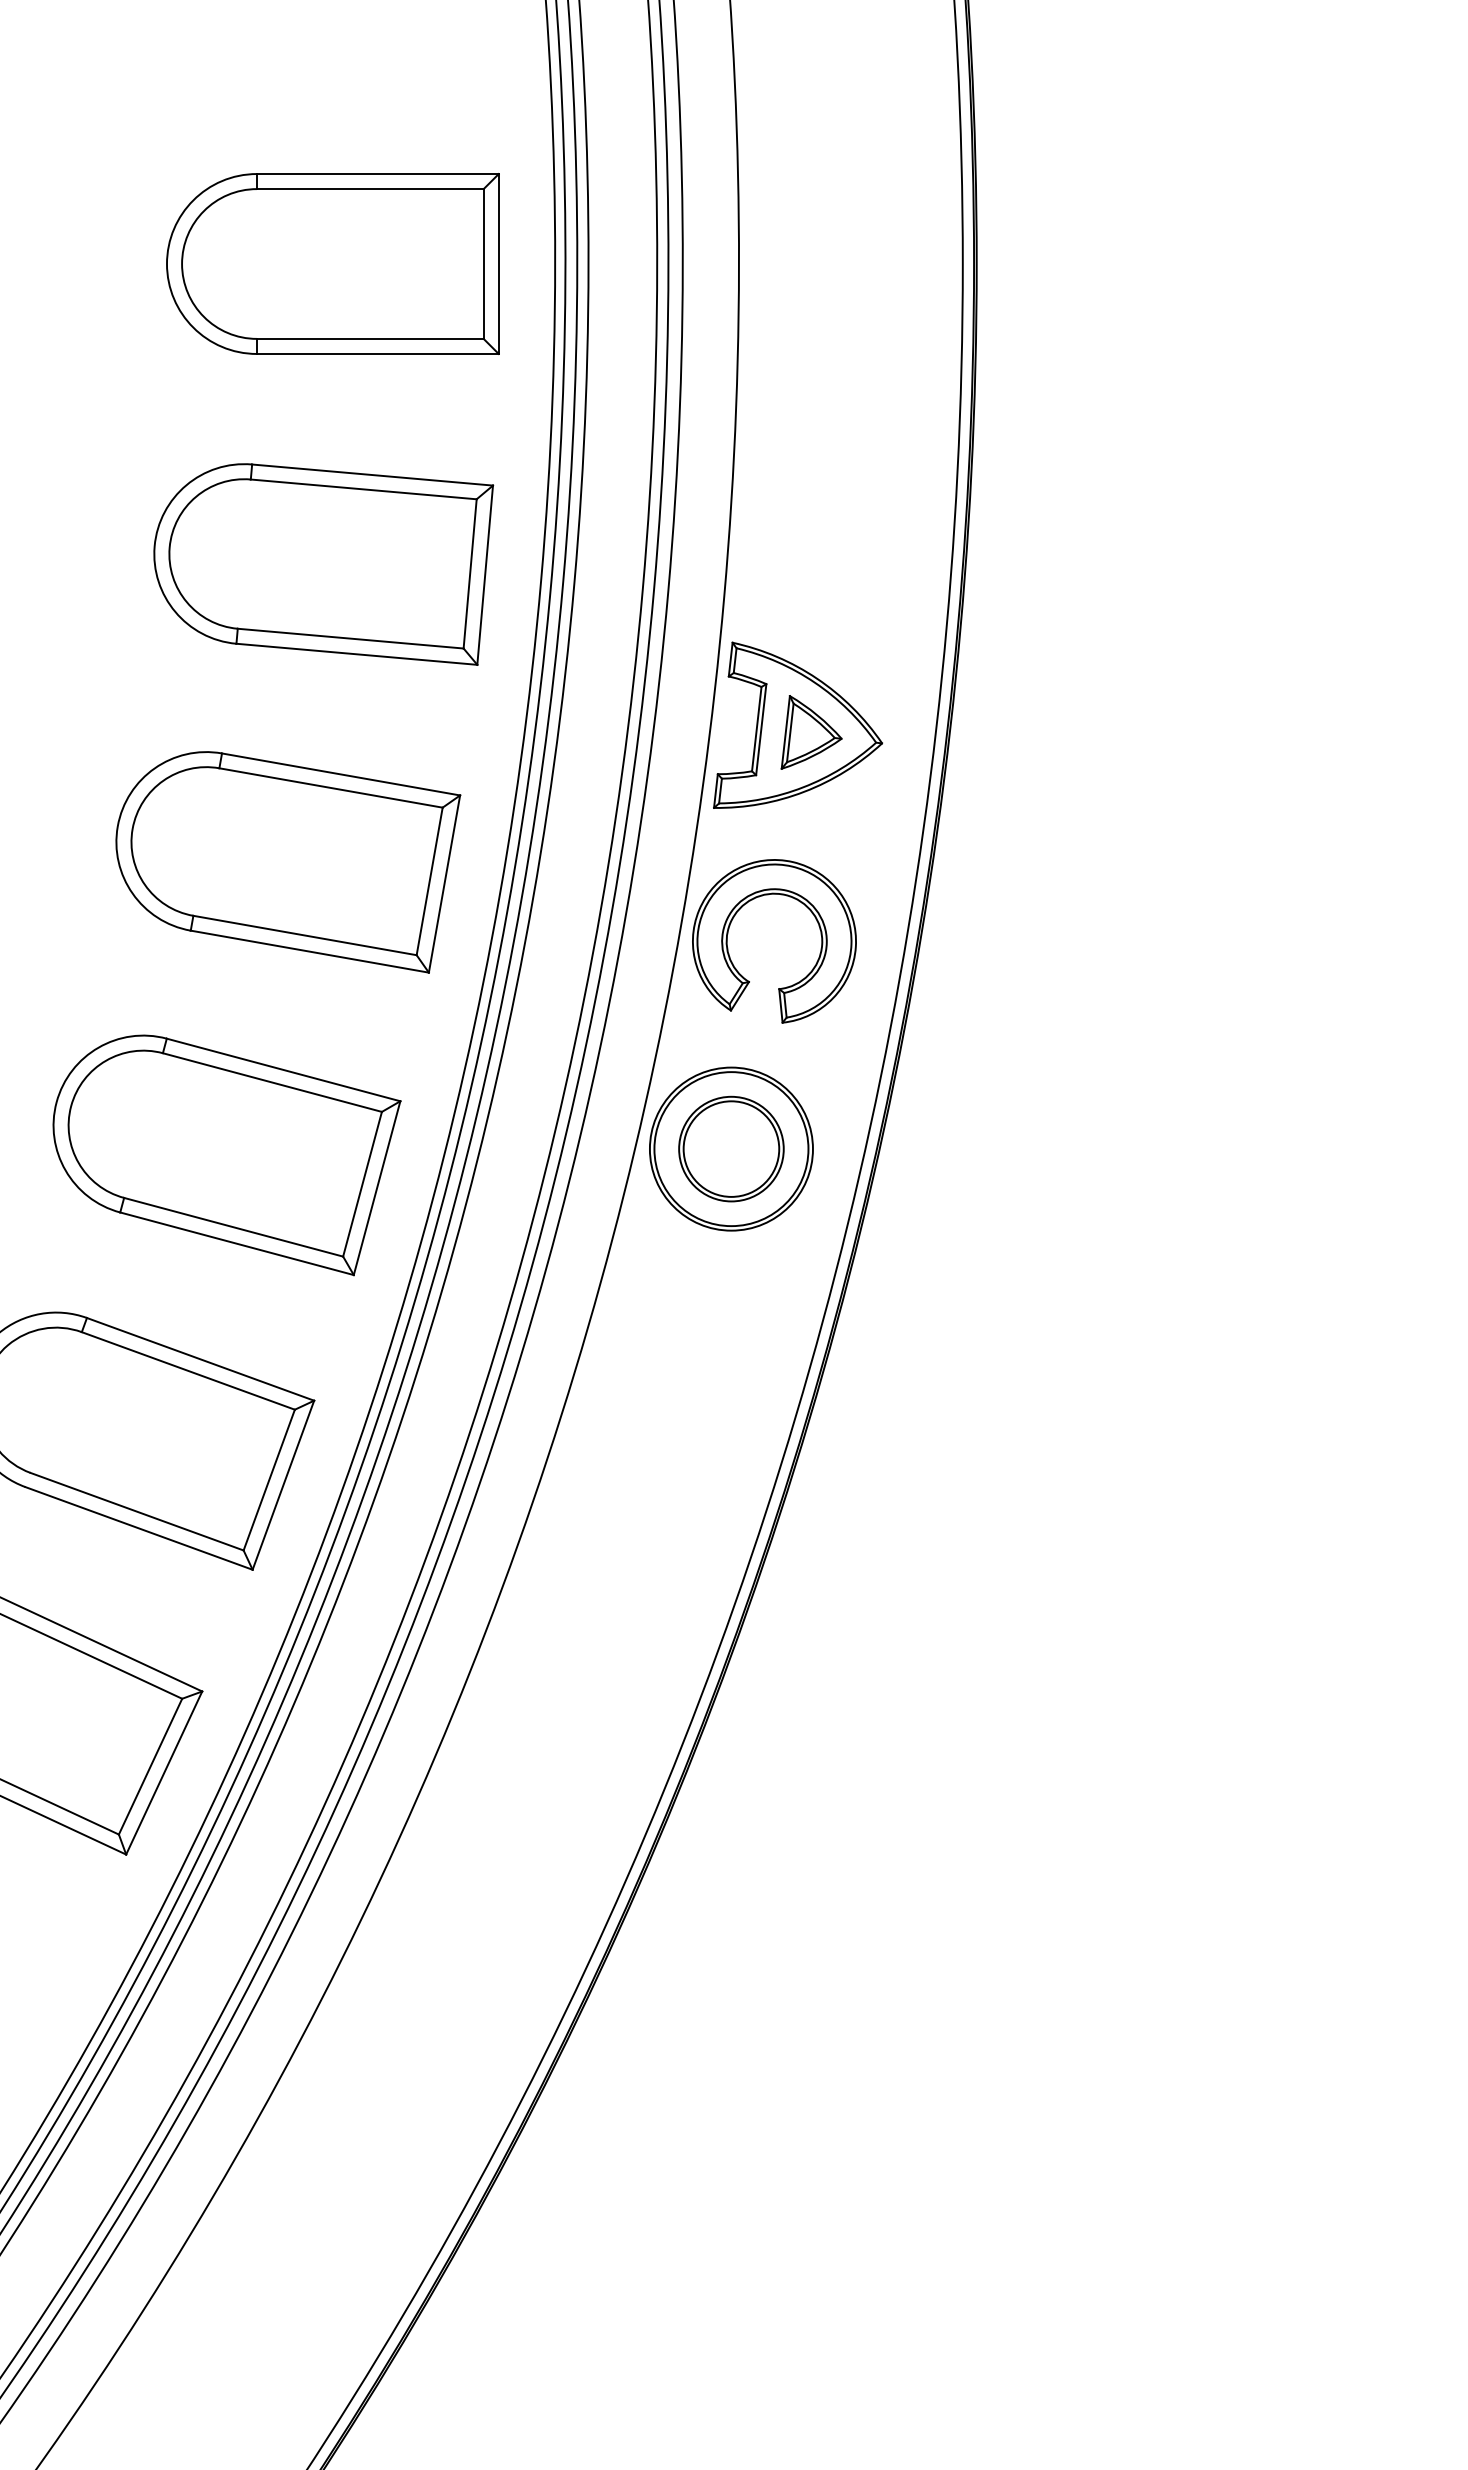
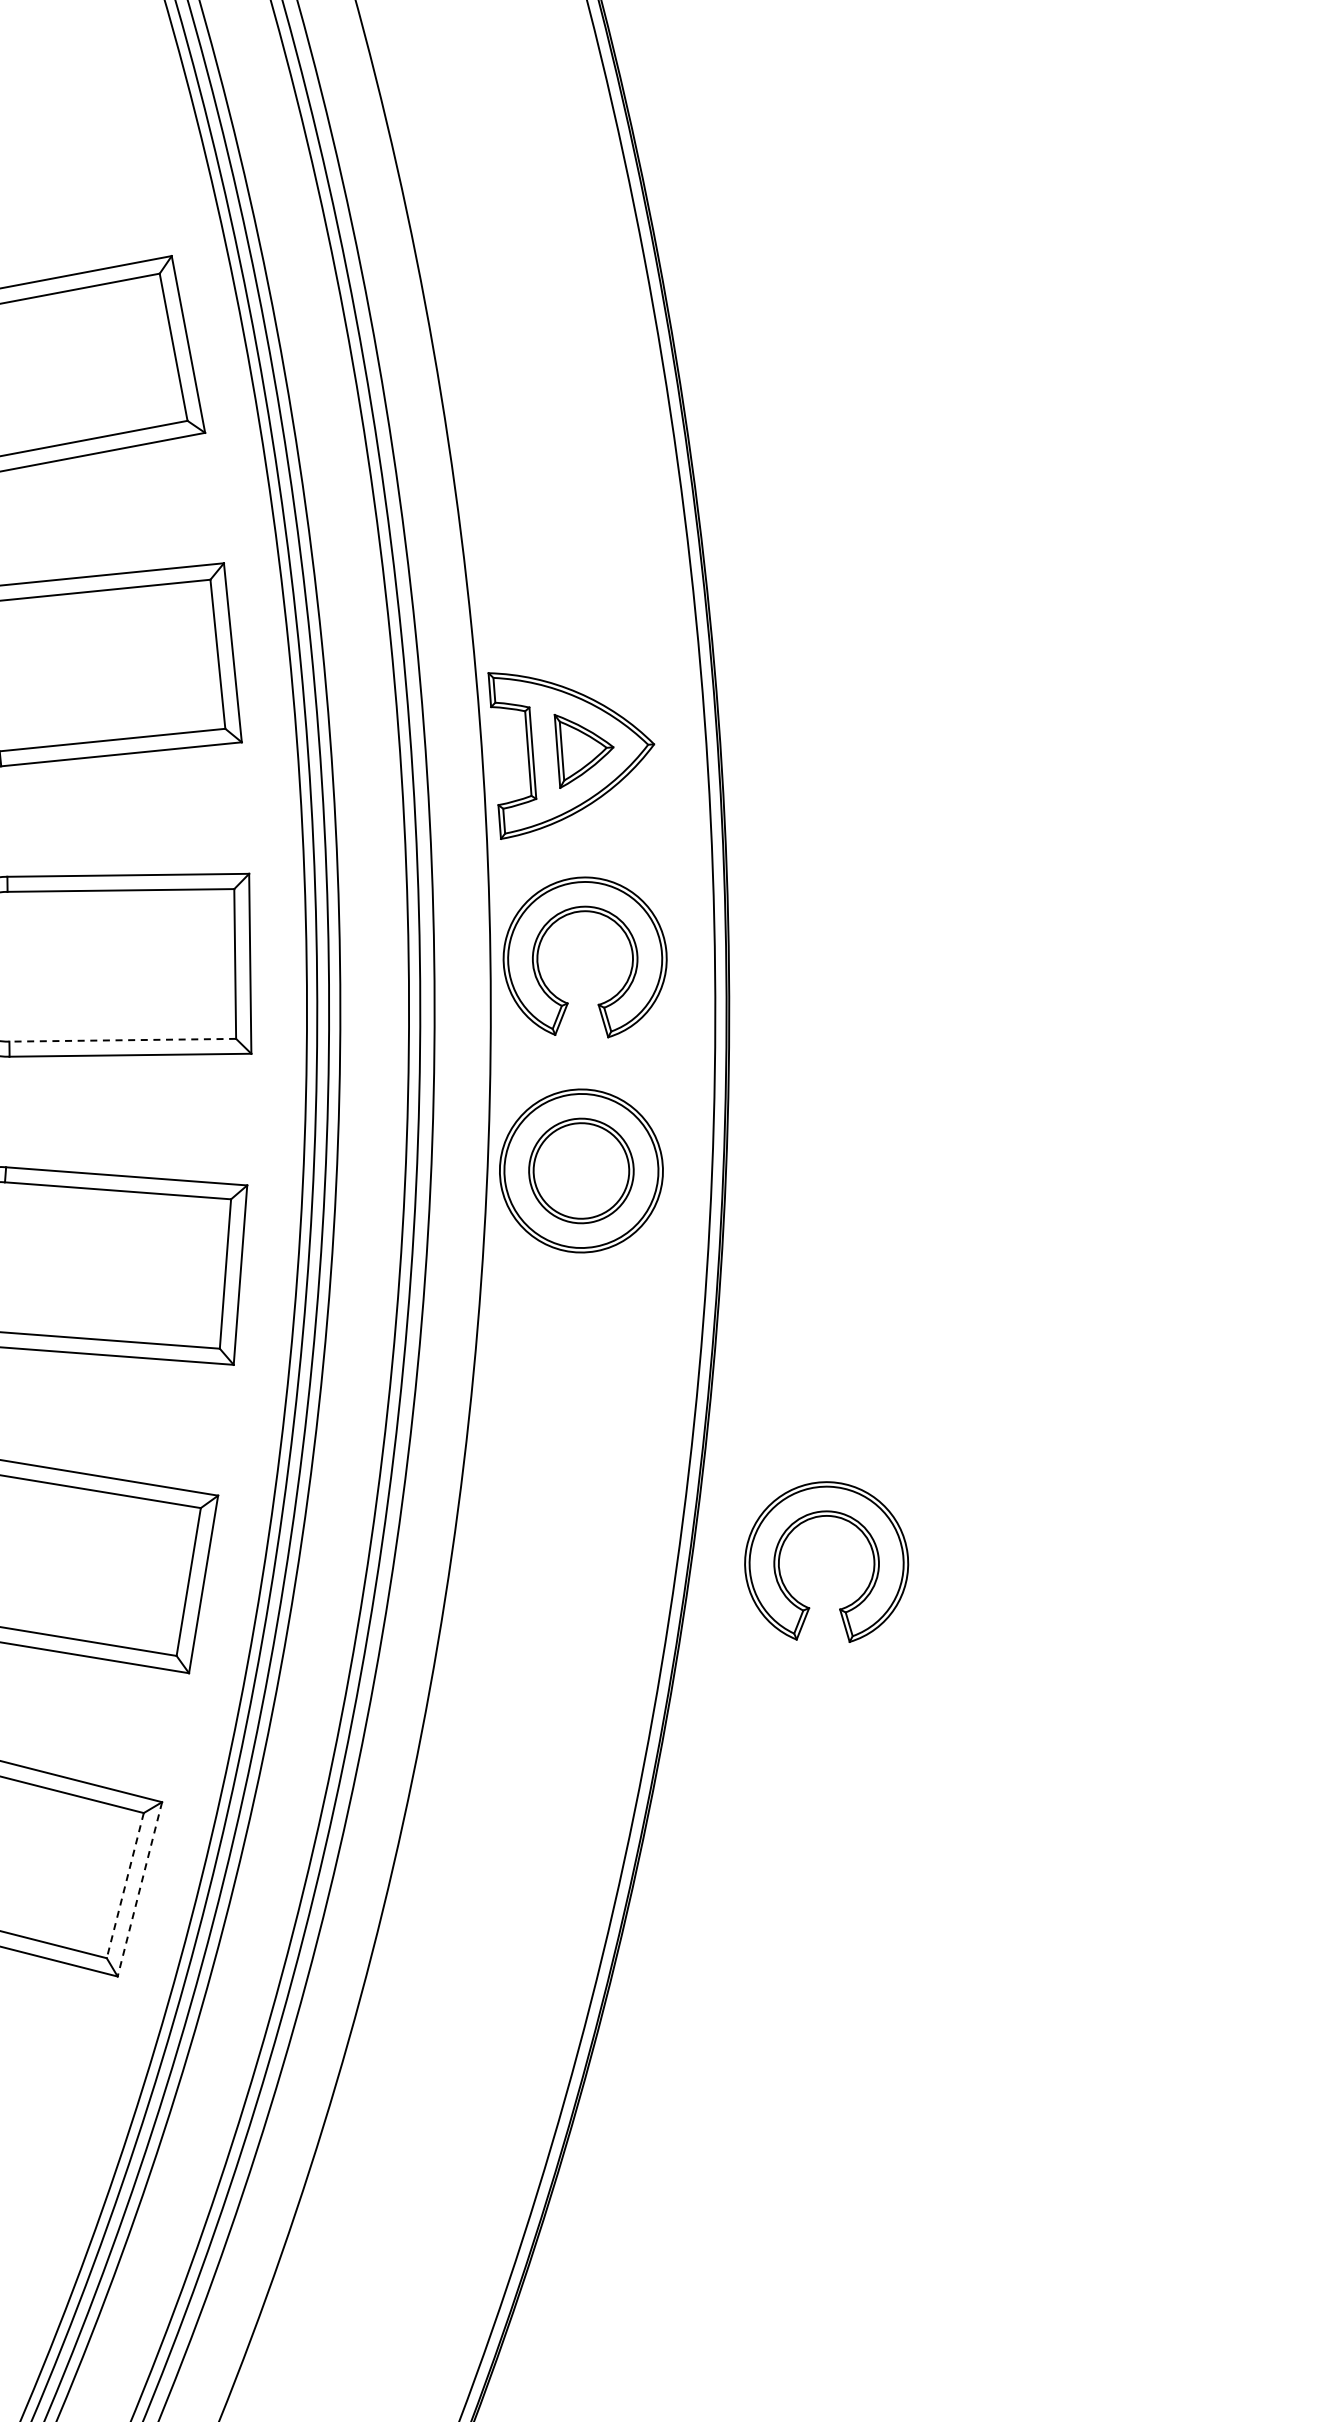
line: (304, 935) -> (122, 1040), solid -> dashed
part: (893, 1534) -> (812, 1519), added
line: (150, 1766) -> (125, 1885), solid -> dashed
line: (164, 1773) -> (140, 1889), solid -> dashed

